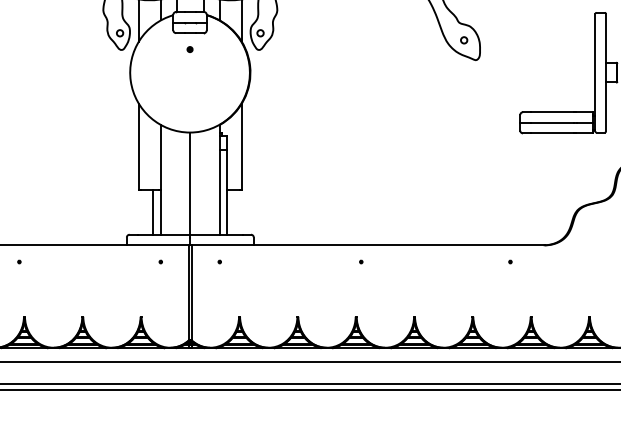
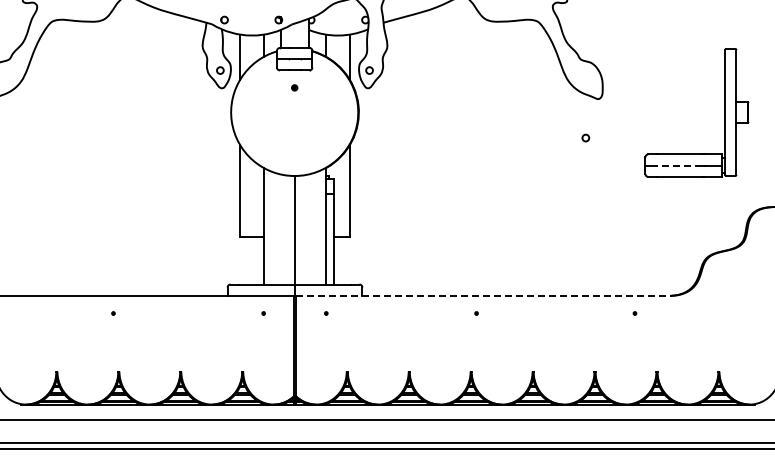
circle: (463, 39) -> (585, 137), moved
line: (552, 122) -> (679, 165), solid -> dashed
line: (153, 212) -> (255, 260), removed
line: (367, 245) -> (483, 295), solid -> dashed

